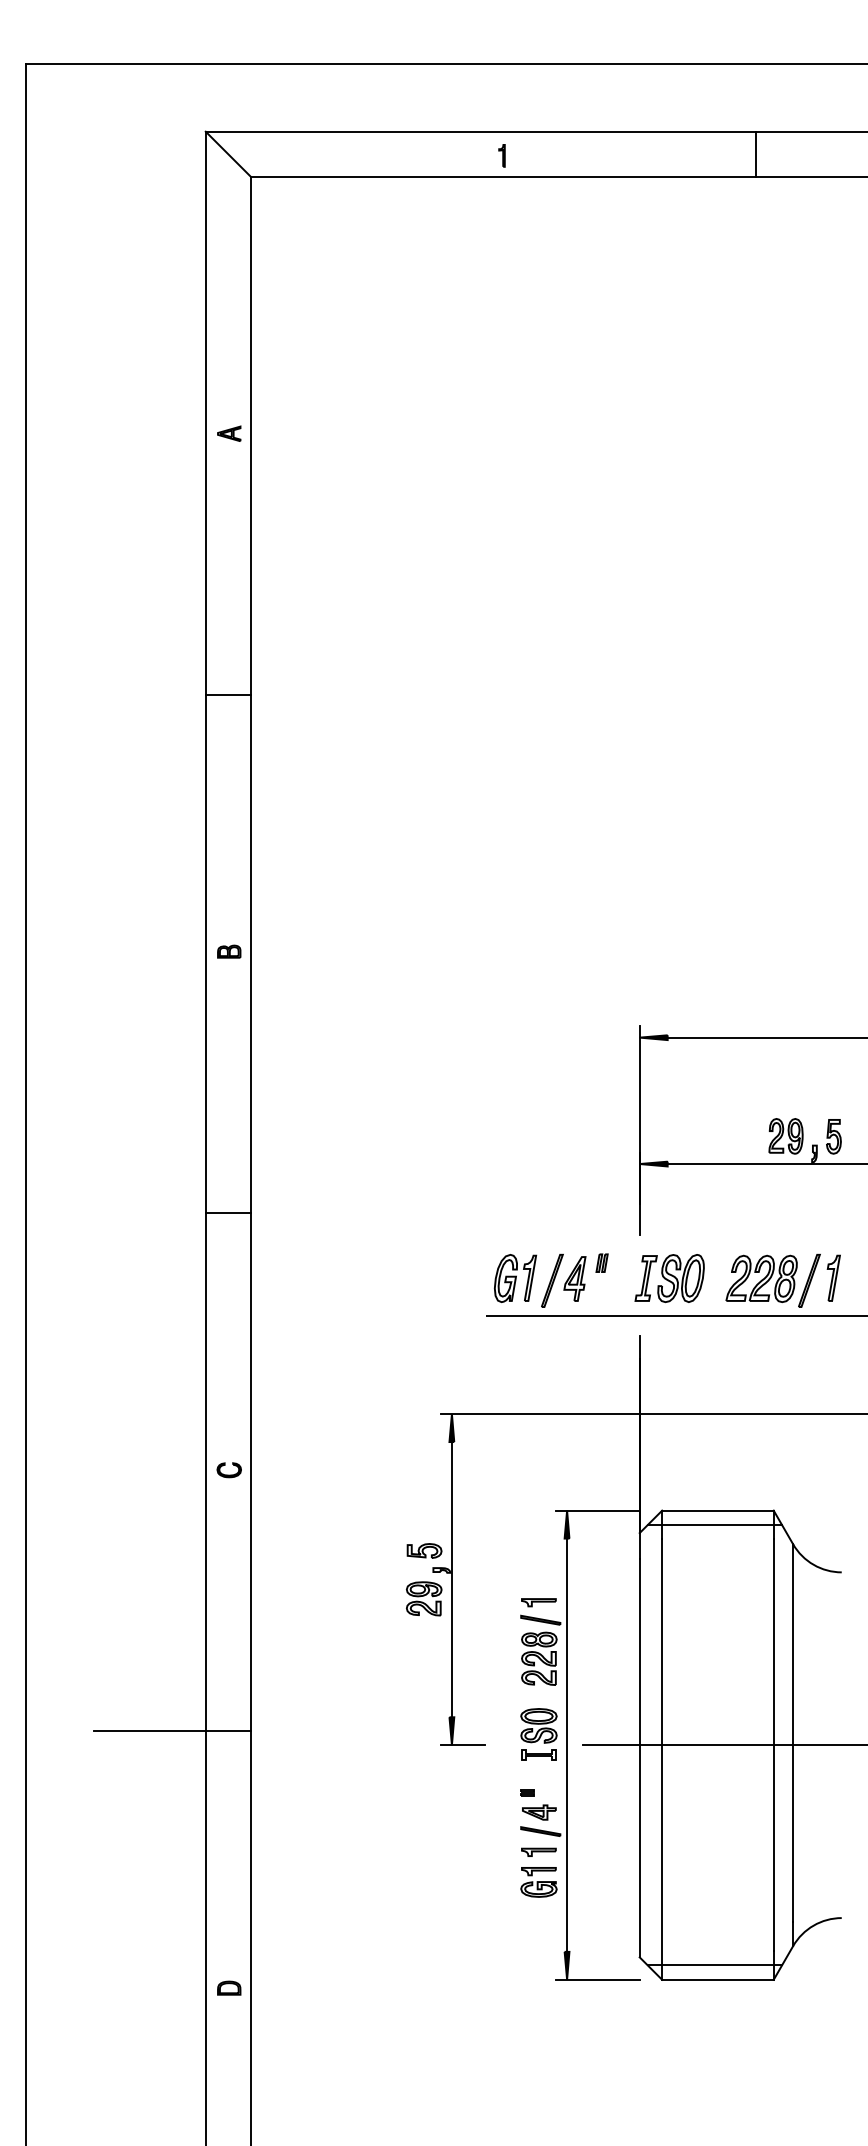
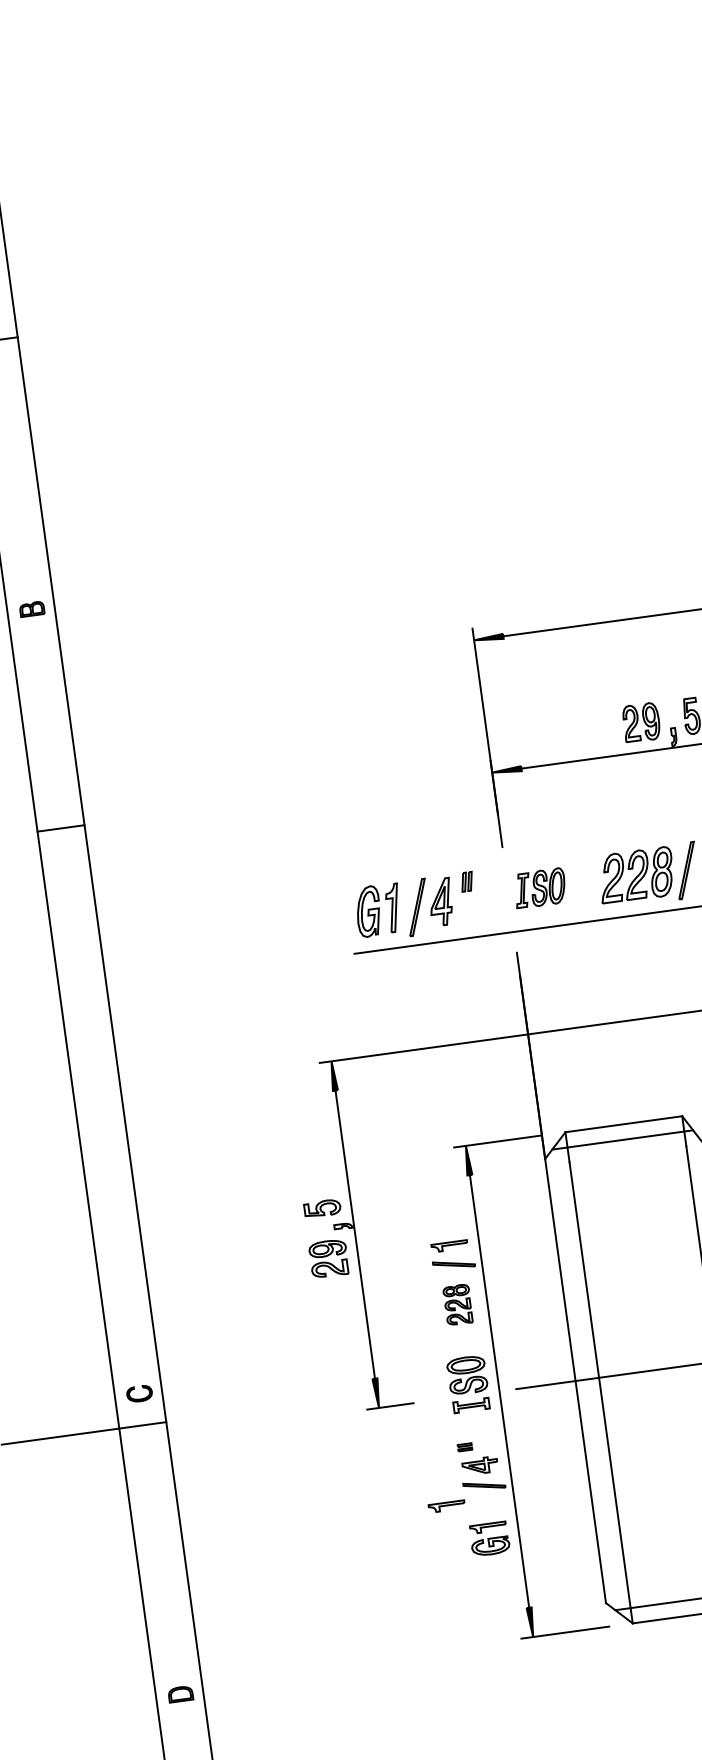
line: (227, 1212) -> (60, 828), moved
part: (669, 1278) -> (539, 888), size x0.7
part: (228, 1470) -> (138, 1394), moved
part: (539, 1658) -> (458, 1304), size x0.7
part: (538, 1851) -> (446, 1505), moved

